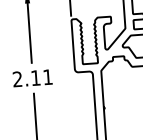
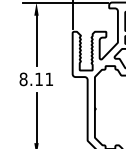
text: (17, 79) -> (23, 79), 2.11 -> 8.11

